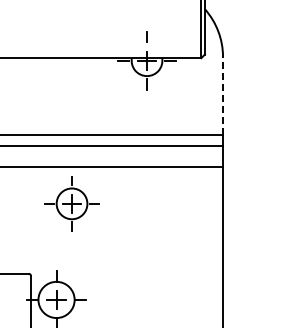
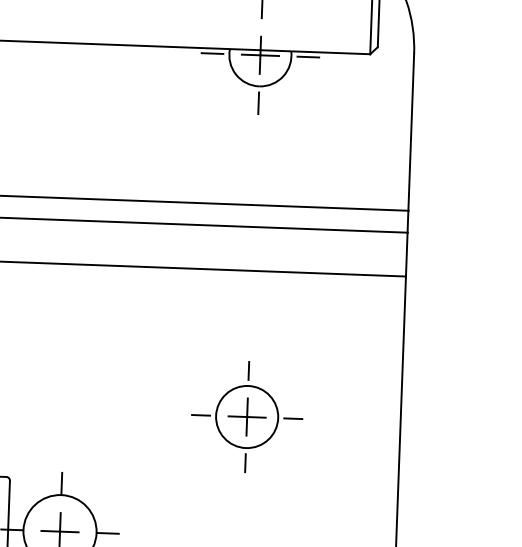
line: (223, 96) -> (412, 133), dashed -> solid
part: (71, 203) -> (246, 416), moved

